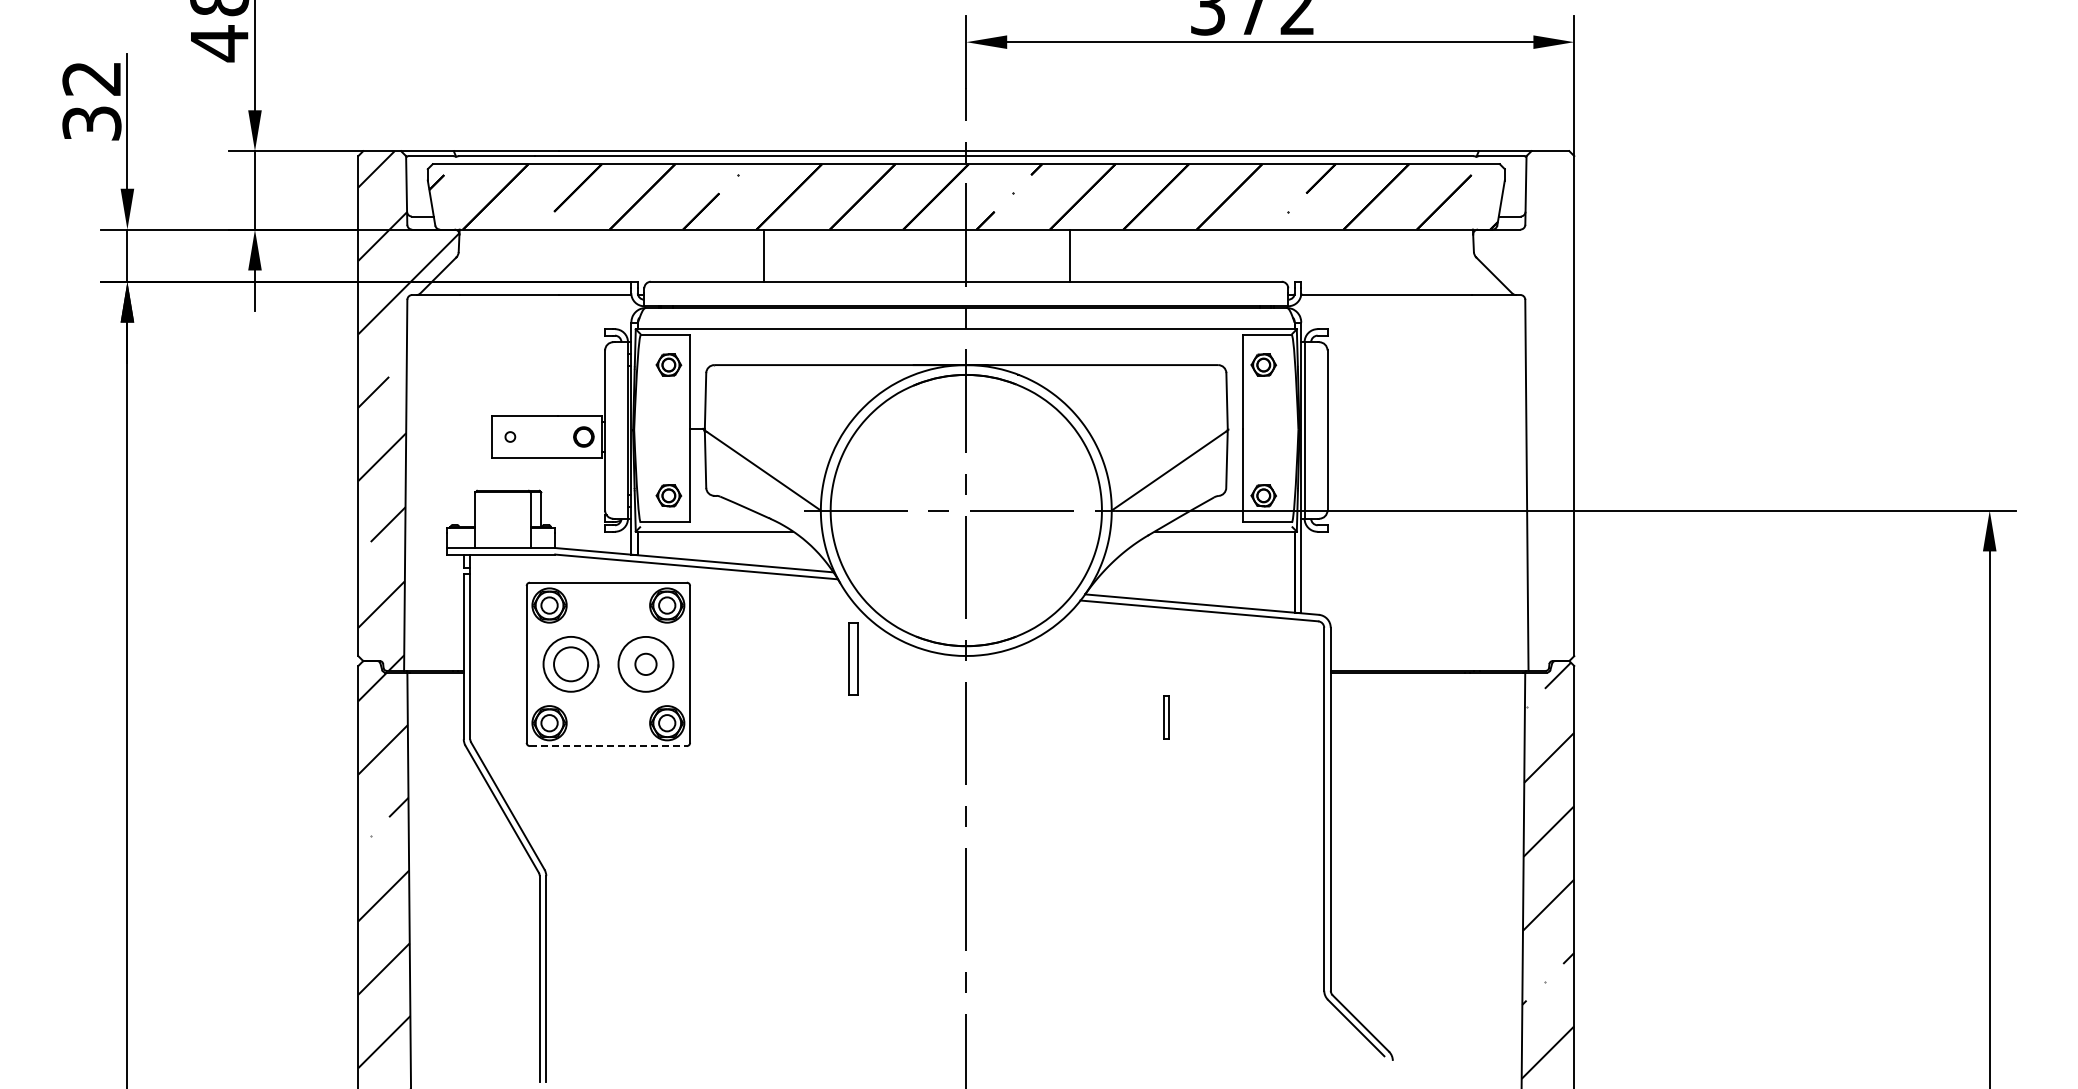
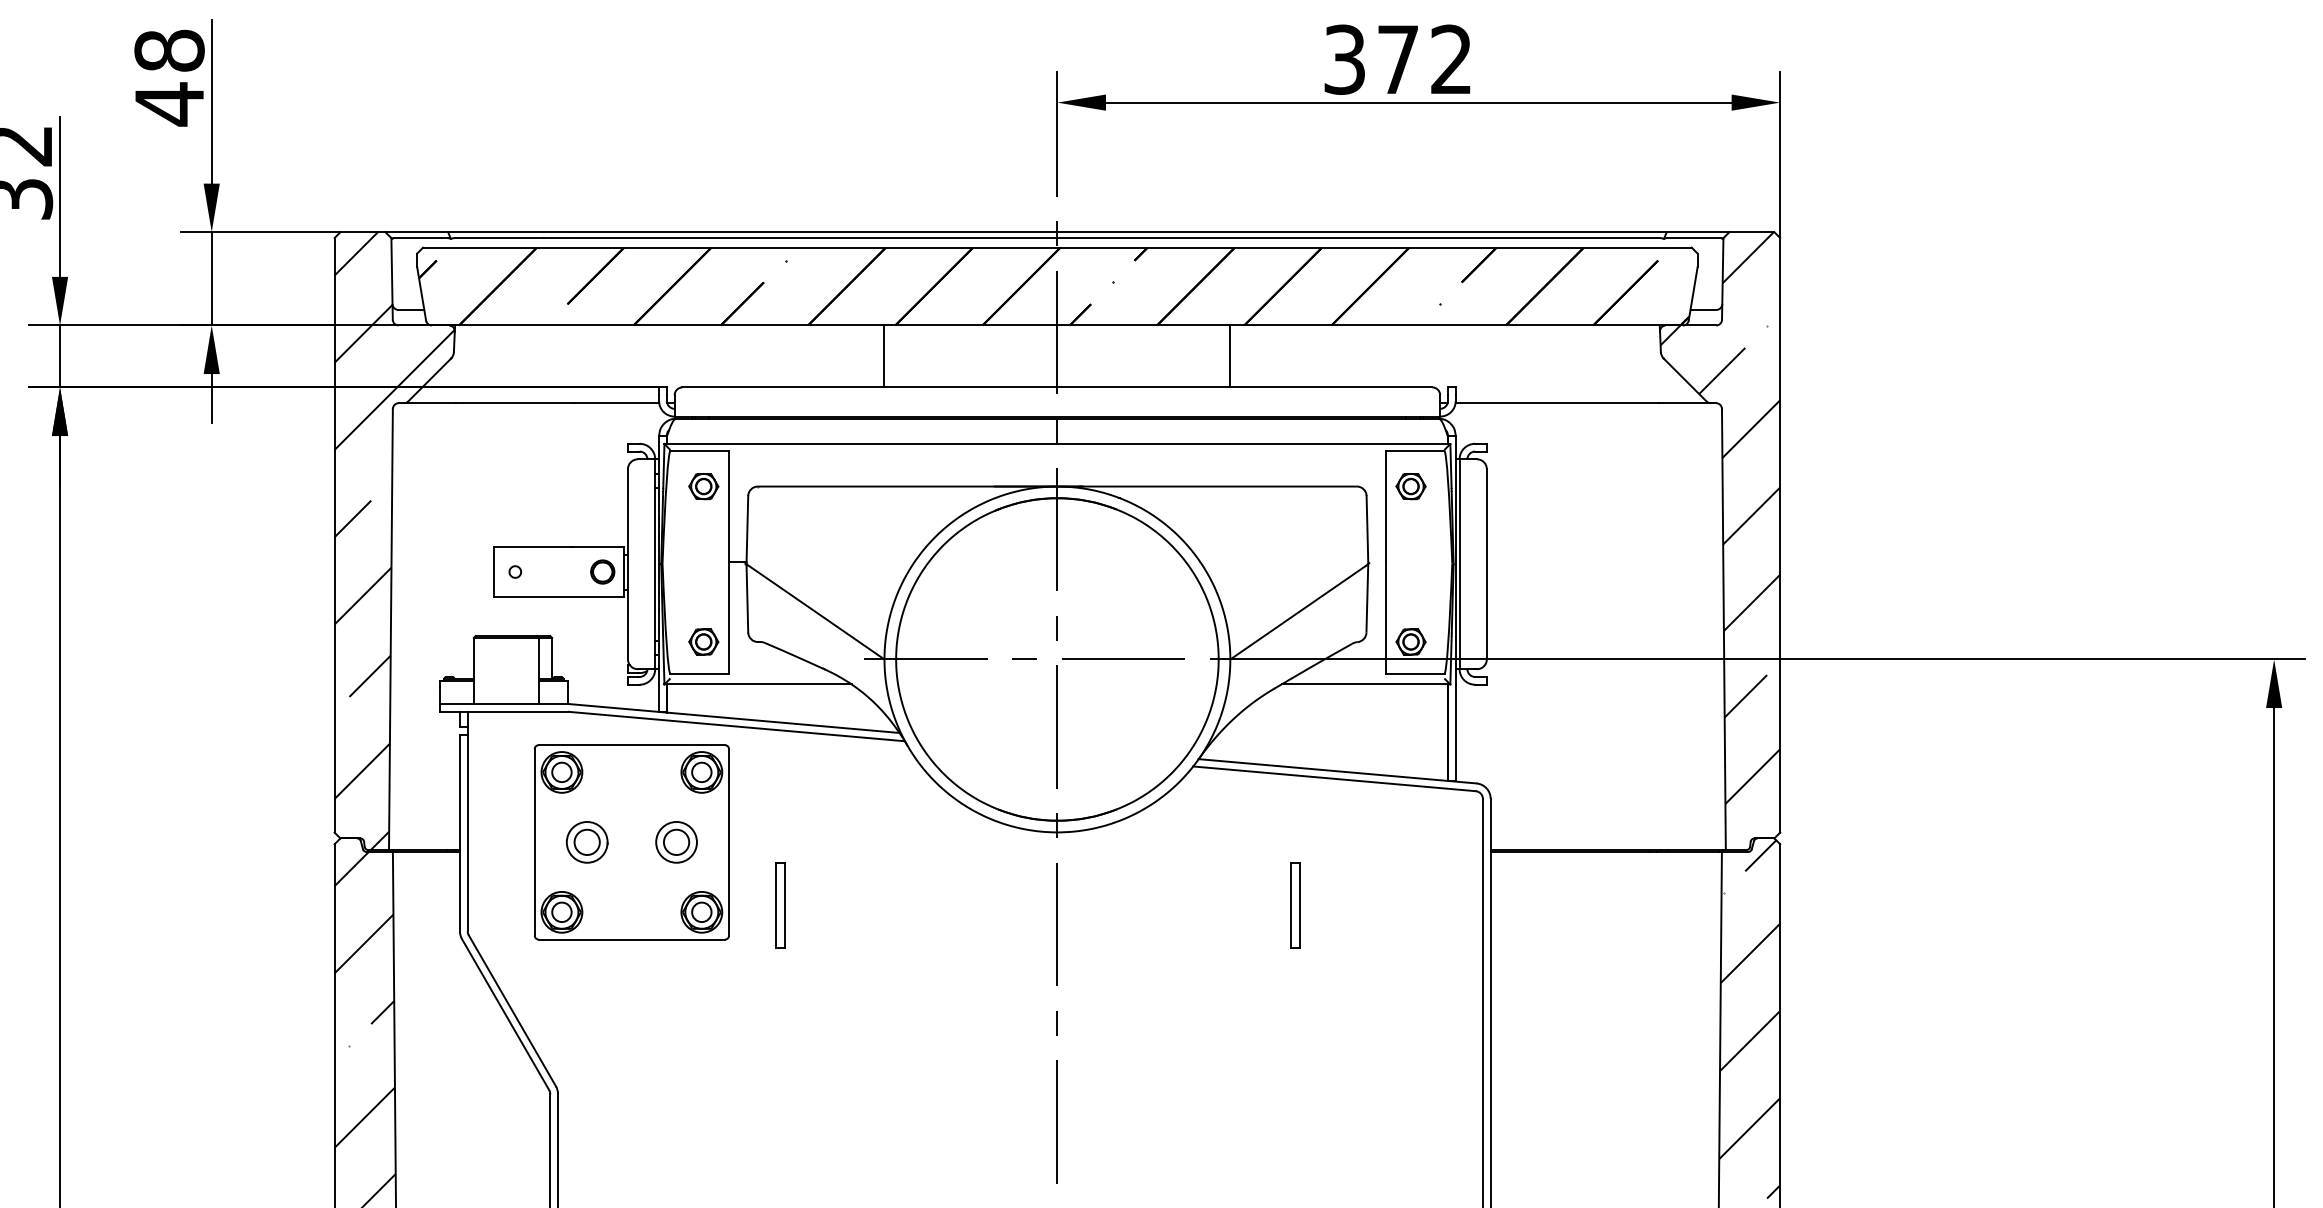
line: (763, 255) -> (884, 356), moved
line: (1069, 255) -> (1230, 356), moved
hatch: (1523, 391) -> (1719, 517), added
part: (853, 658) -> (780, 904), moved
part: (570, 664) -> (586, 842), size x0.62
circle: (645, 664) -> (676, 842), size x0.62
part: (1166, 716) -> (1295, 904), size x1.67
line: (608, 746) -> (632, 939), dashed -> solid

